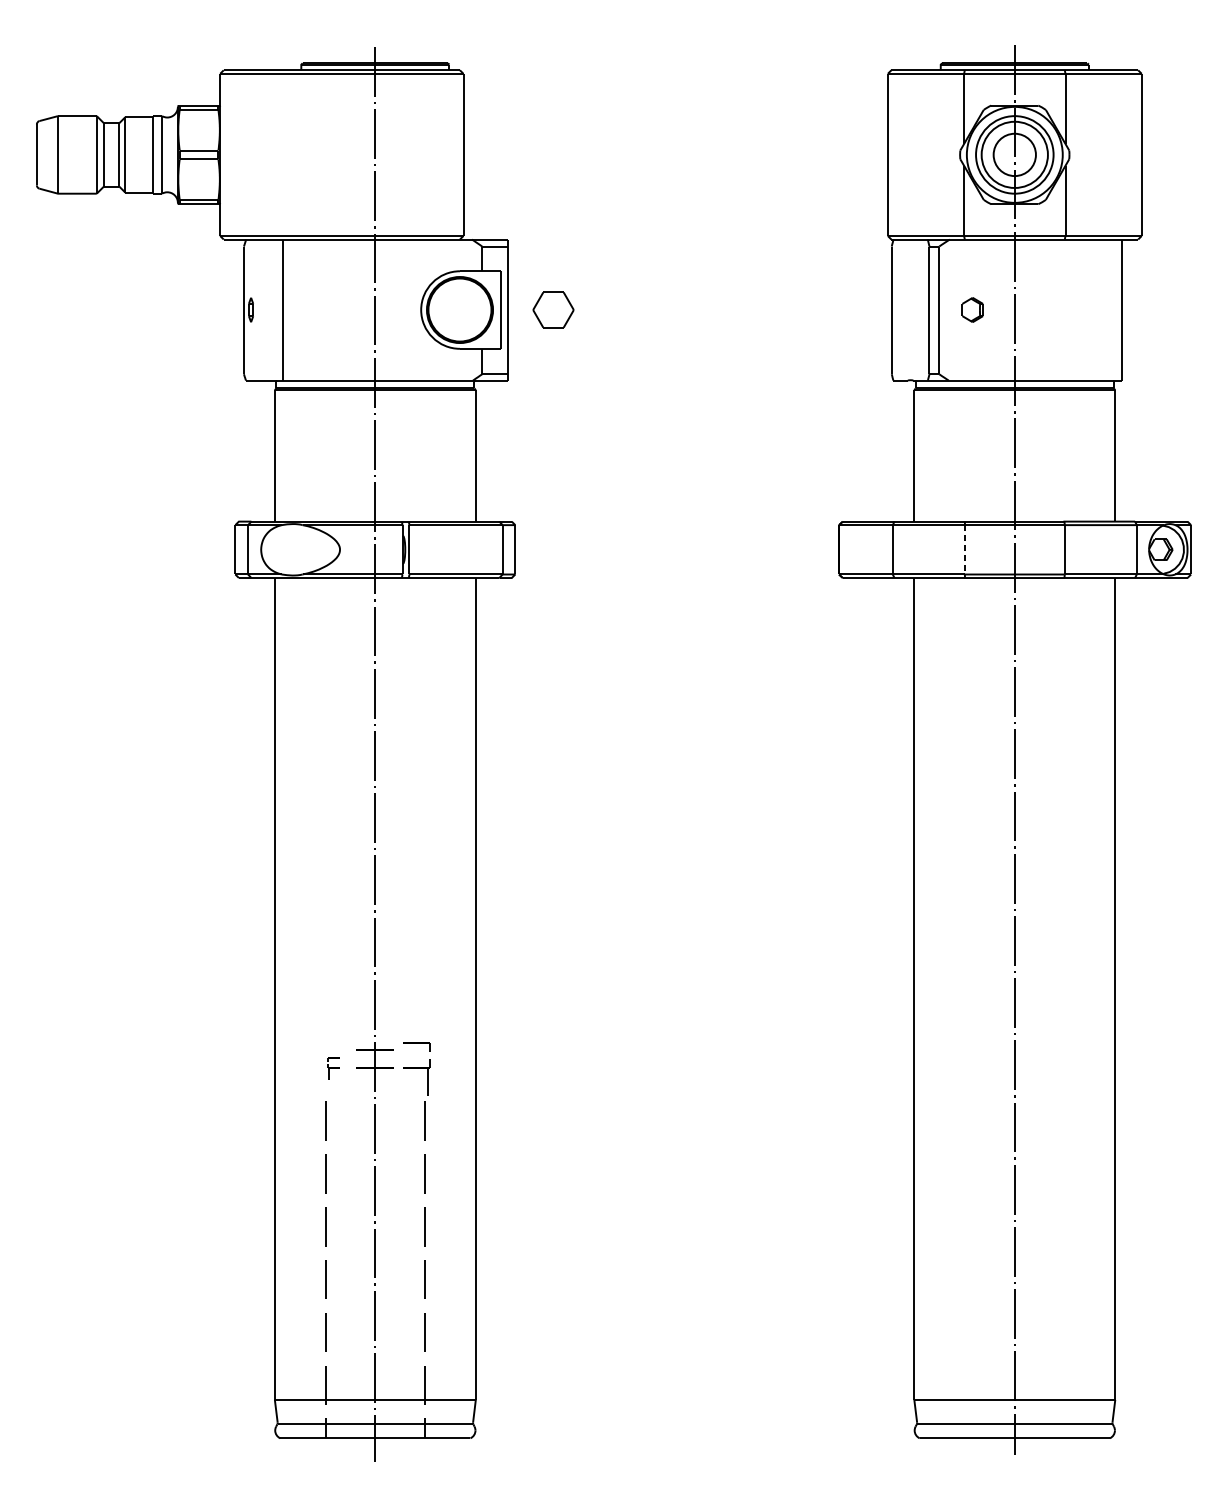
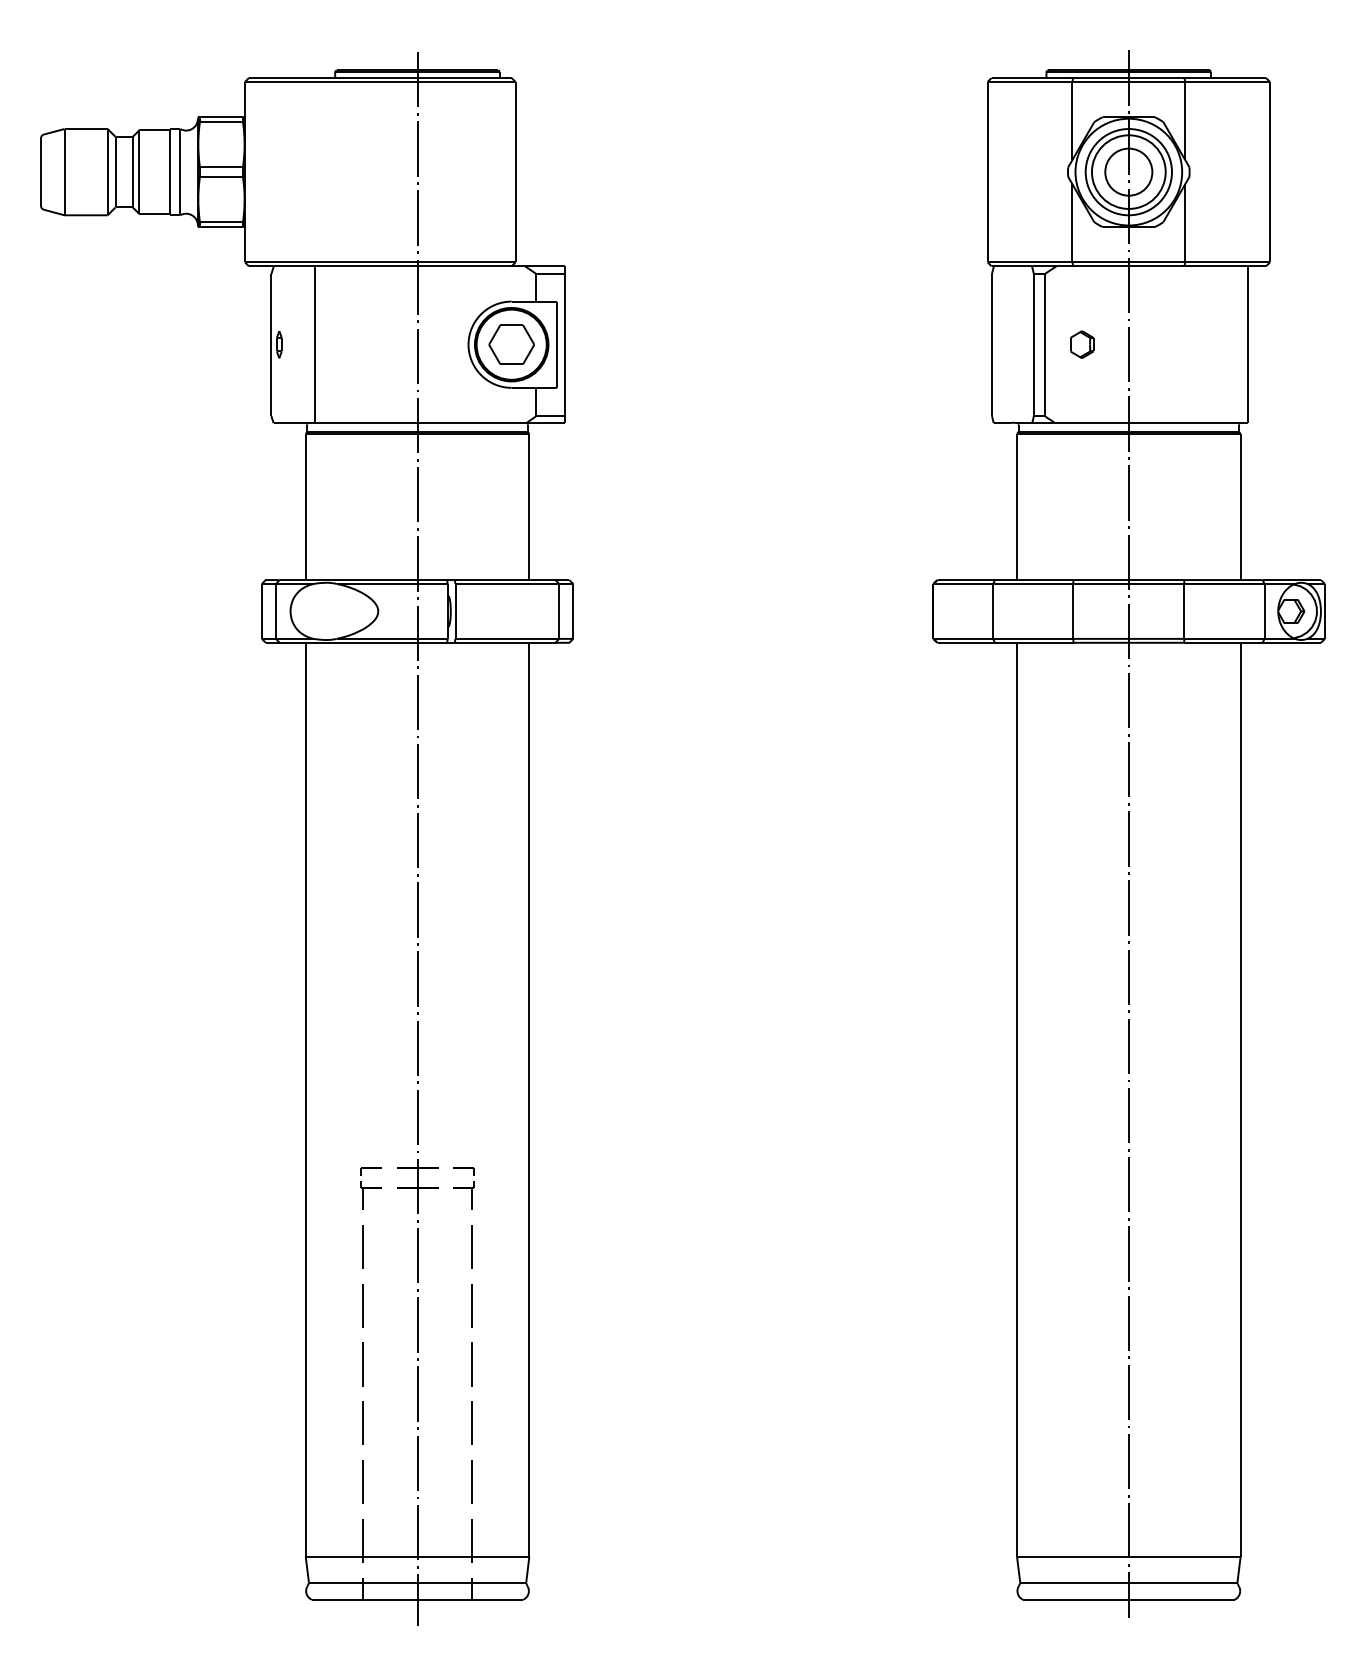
part: (553, 309) -> (511, 344), moved
line: (965, 549) -> (1073, 611), dashed -> solid
part: (333, 1068) -> (370, 1188), size x1.67
part: (416, 1068) -> (463, 1188), size x0.71

